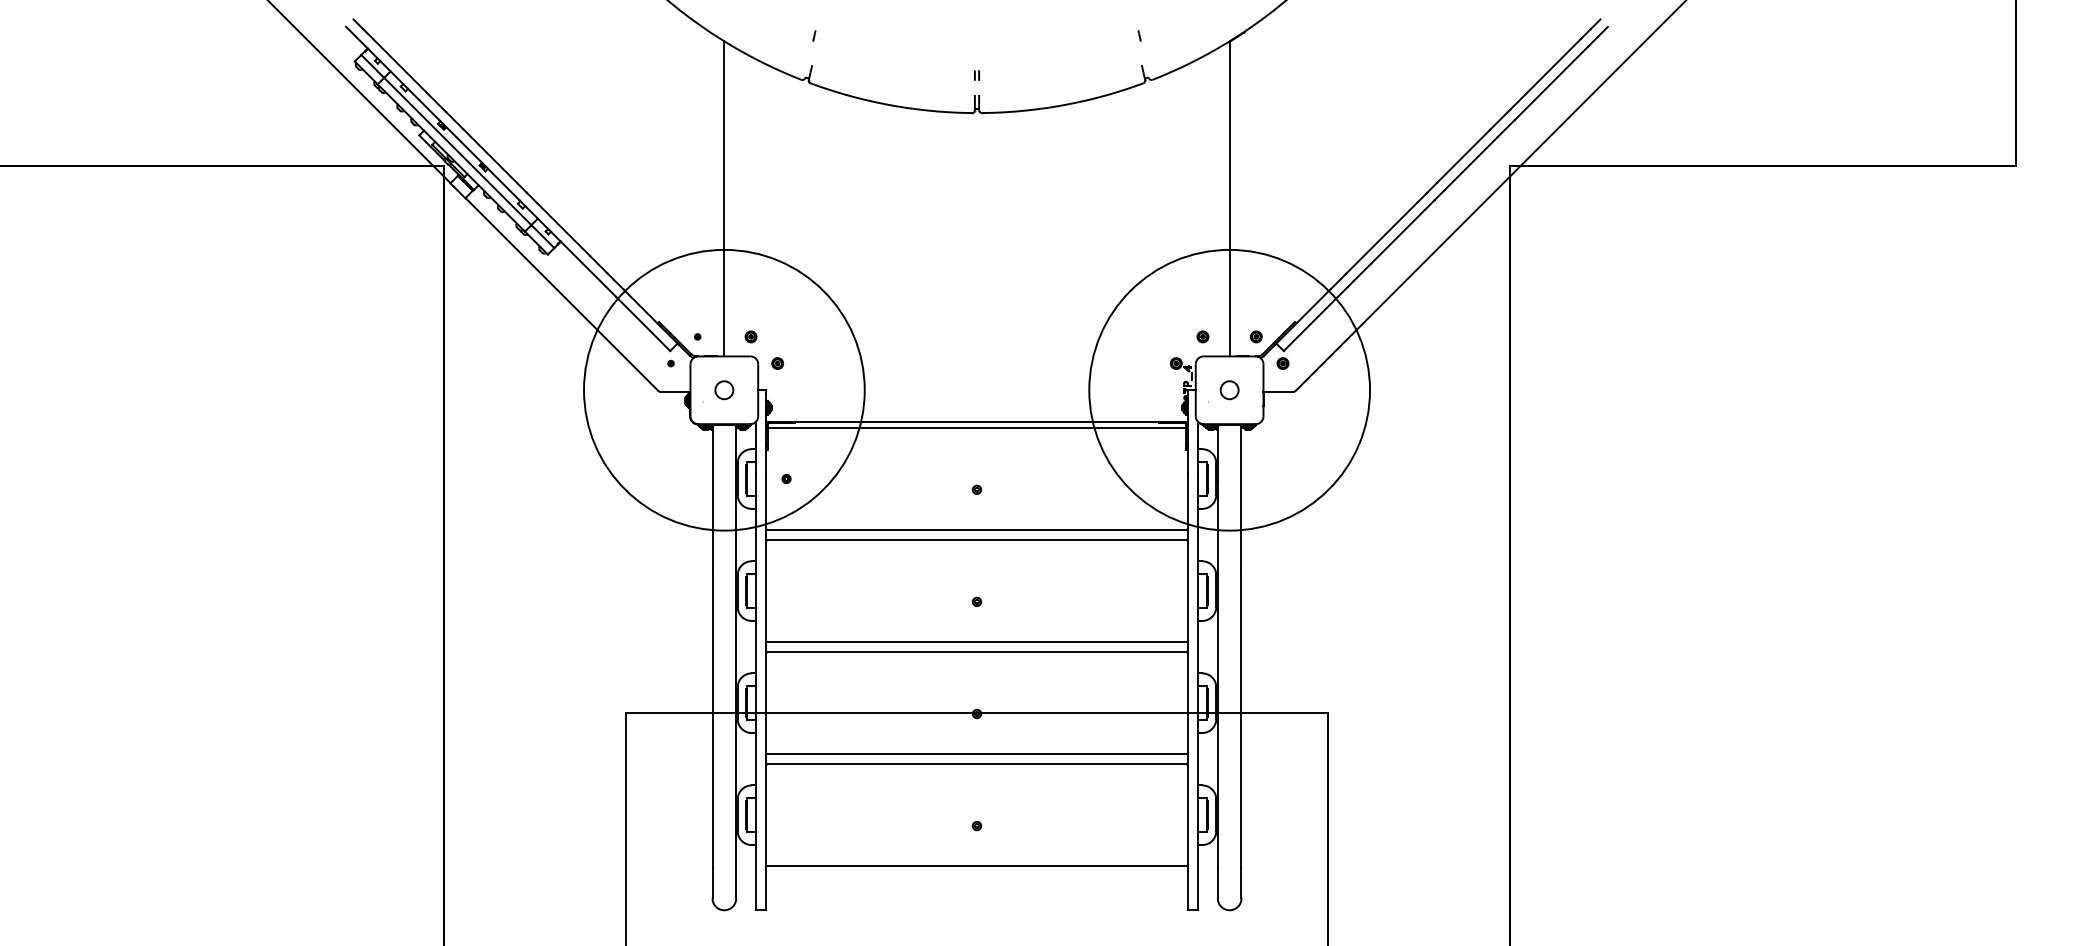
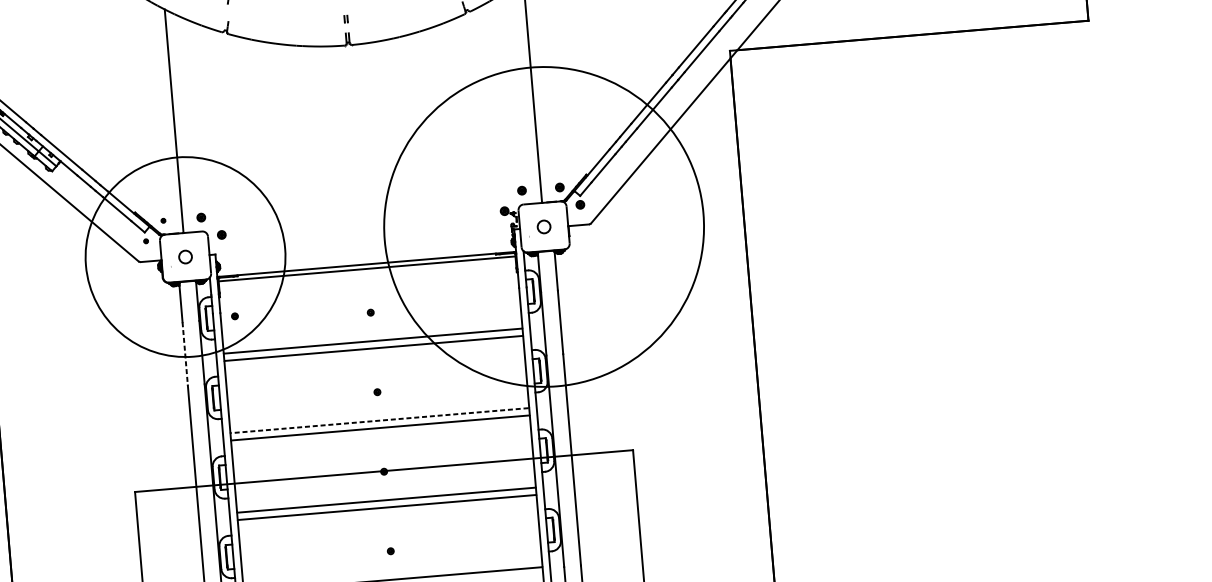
circle: (1229, 389) -> (543, 226), size x1.6
line: (712, 525) -> (185, 353), solid -> dashed
line: (976, 641) -> (379, 420), solid -> dashed

